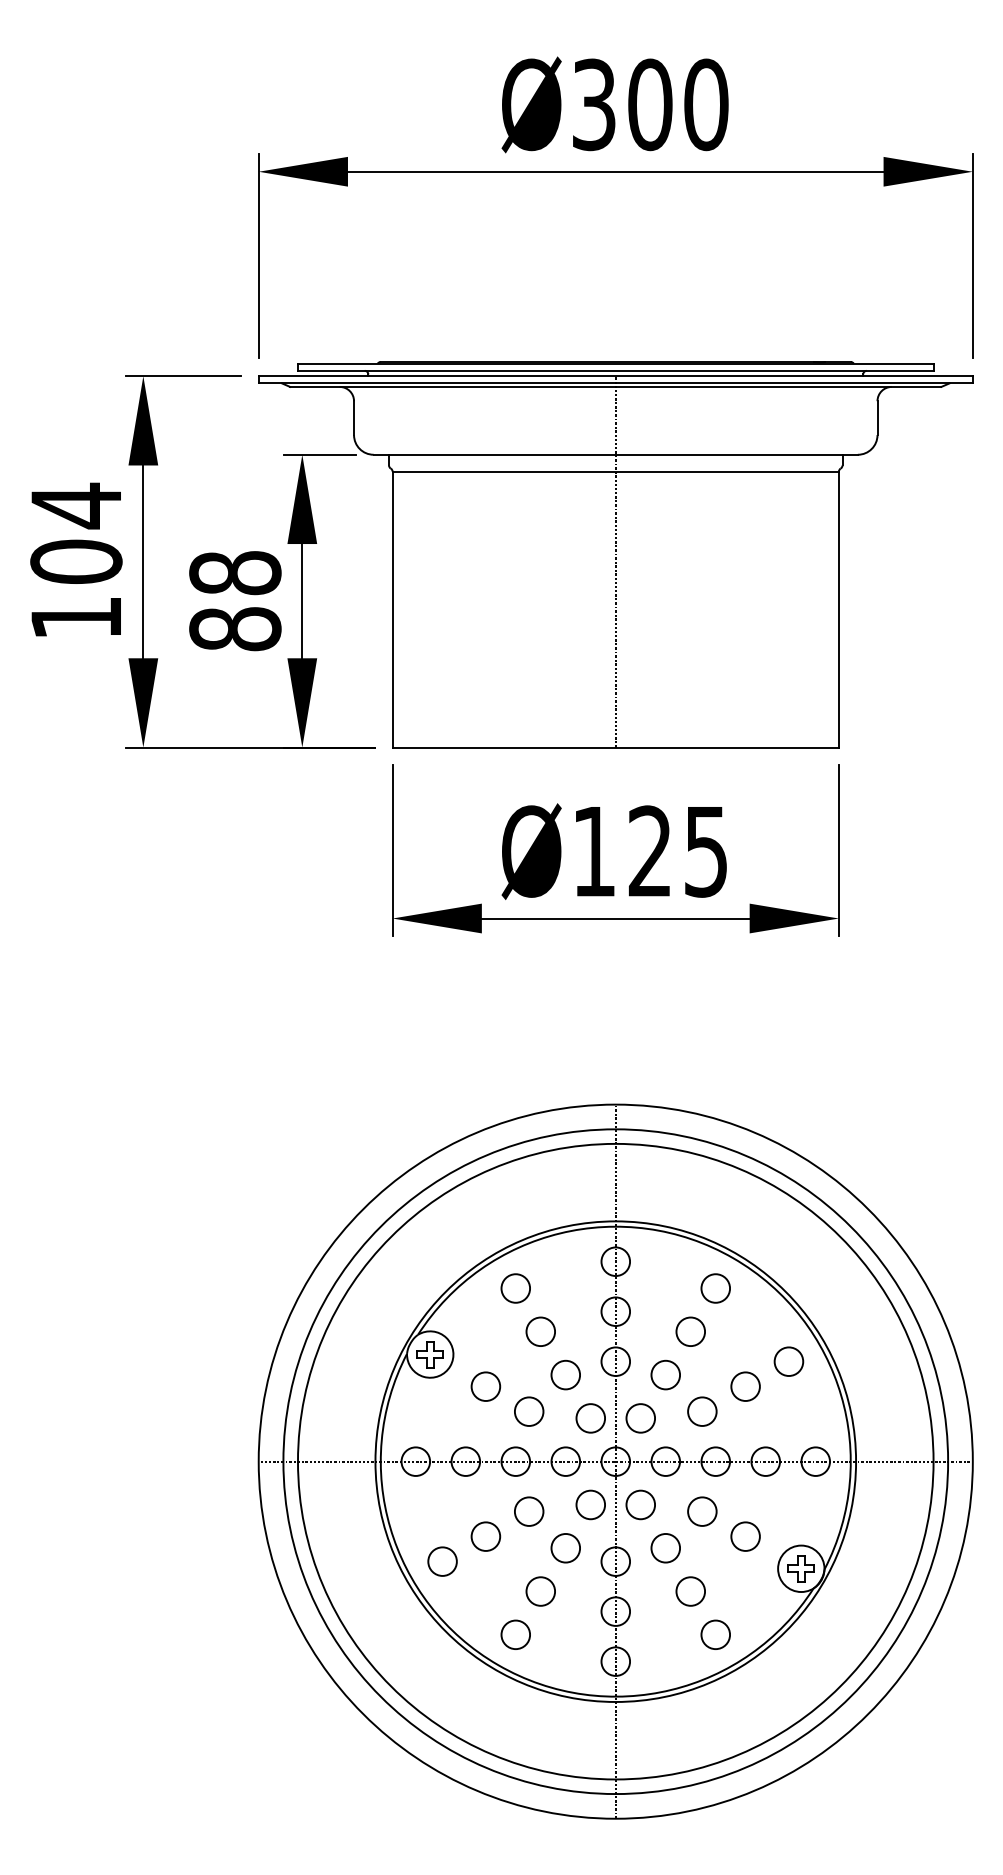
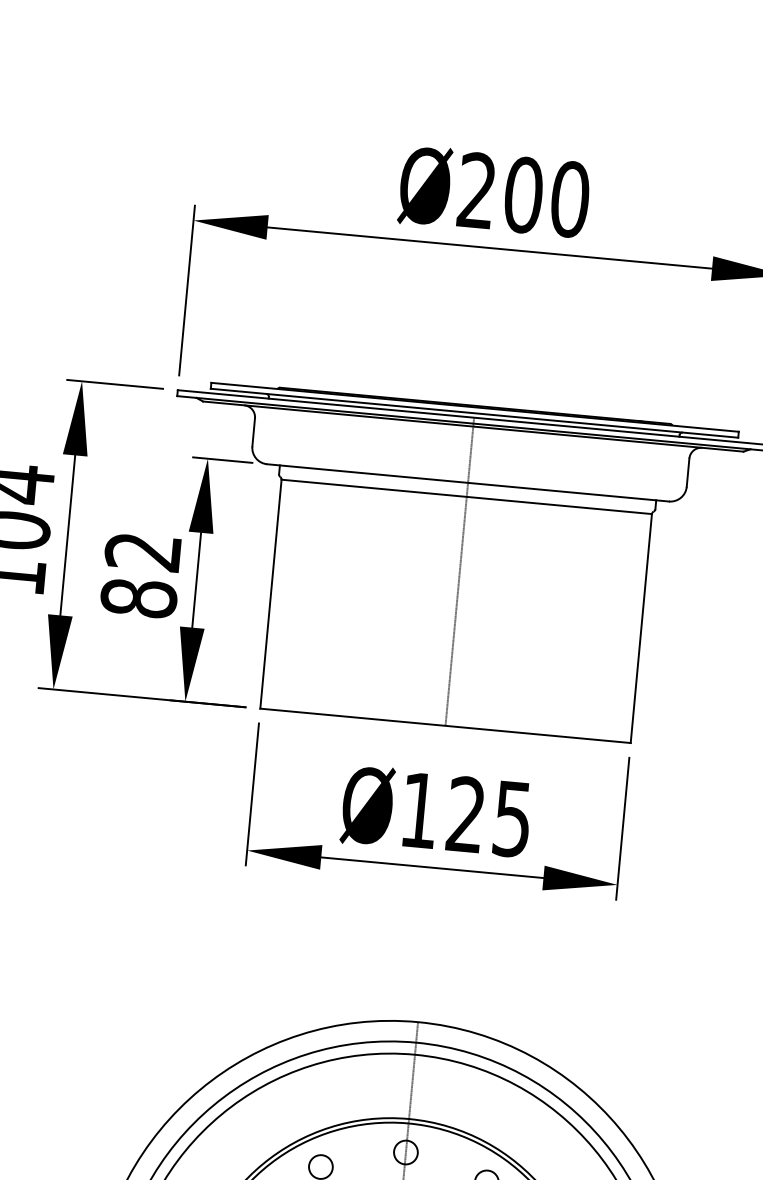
text: (593, 104) -> (476, 190), Ø300 -> Ø200
text: (235, 573) -> (143, 552), 88 -> 82

